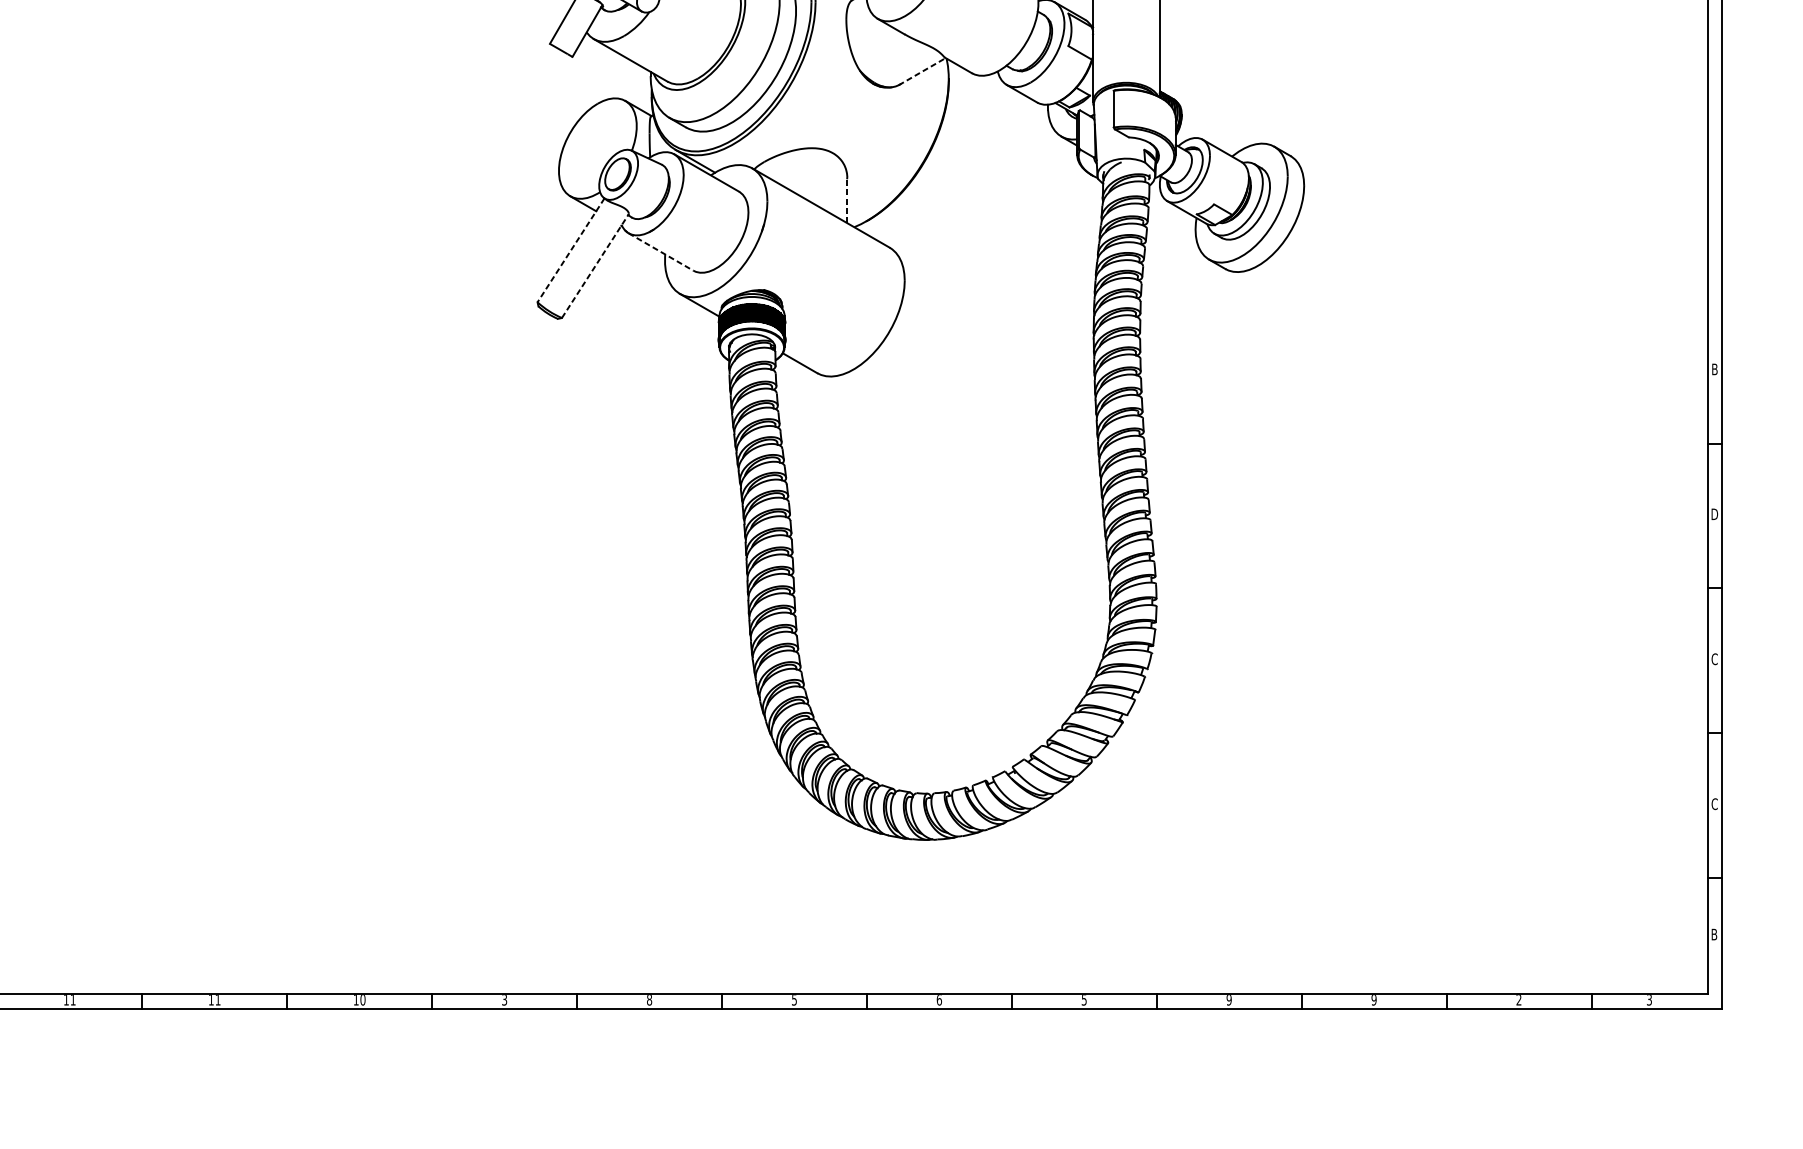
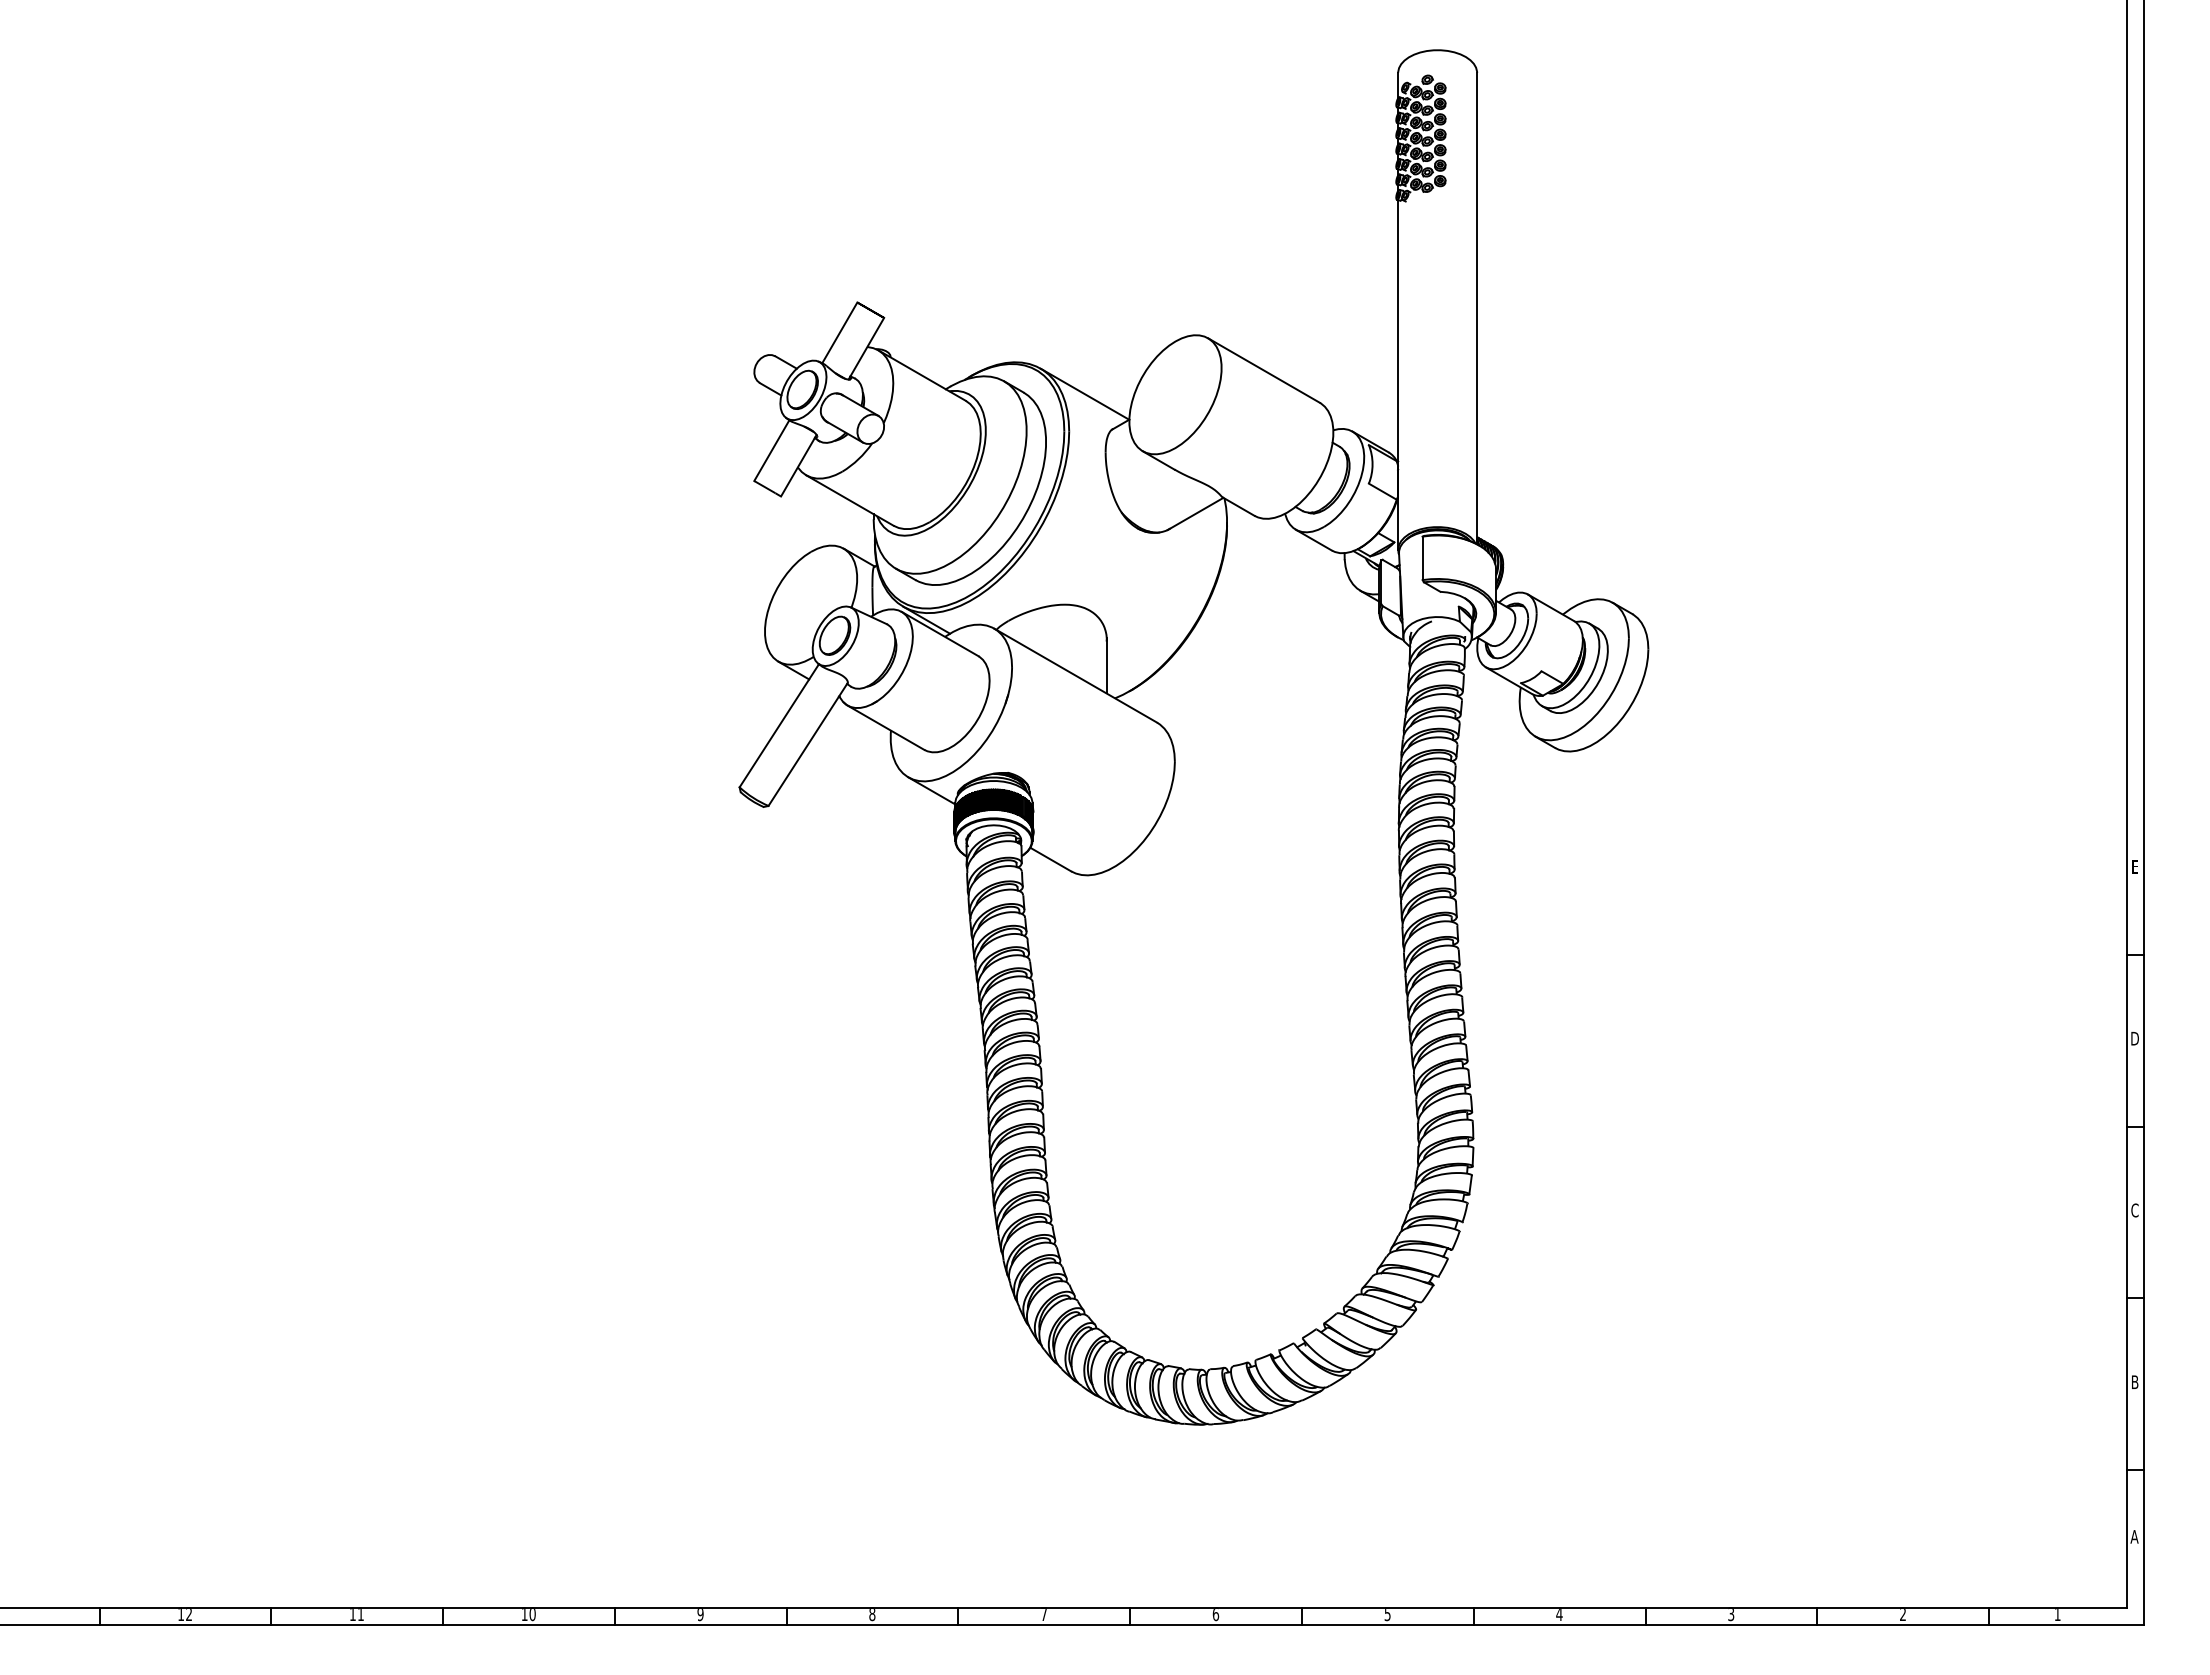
line: (922, 71) -> (1196, 513), dashed -> solid
line: (847, 199) -> (1106, 665), dashed -> solid
line: (571, 250) -> (779, 726), dashed -> solid
line: (661, 251) -> (886, 727), dashed -> solid
line: (595, 266) -> (808, 744), dashed -> solid
text: (1715, 369) -> (2135, 866), B -> E
text: (1714, 804) -> (2134, 1382), C -> B
text: (1714, 934) -> (2134, 1536), B -> A
text: (72, 1000) -> (188, 1614), 11 -> 12
text: (504, 1000) -> (700, 1614), 3 -> 9
text: (793, 1000) -> (1043, 1615), 5 -> 7
text: (1229, 1000) -> (1559, 1615), 9 -> 4
text: (1374, 1000) -> (1731, 1614), 9 -> 3
text: (1649, 1000) -> (2057, 1615), 3 -> 1

